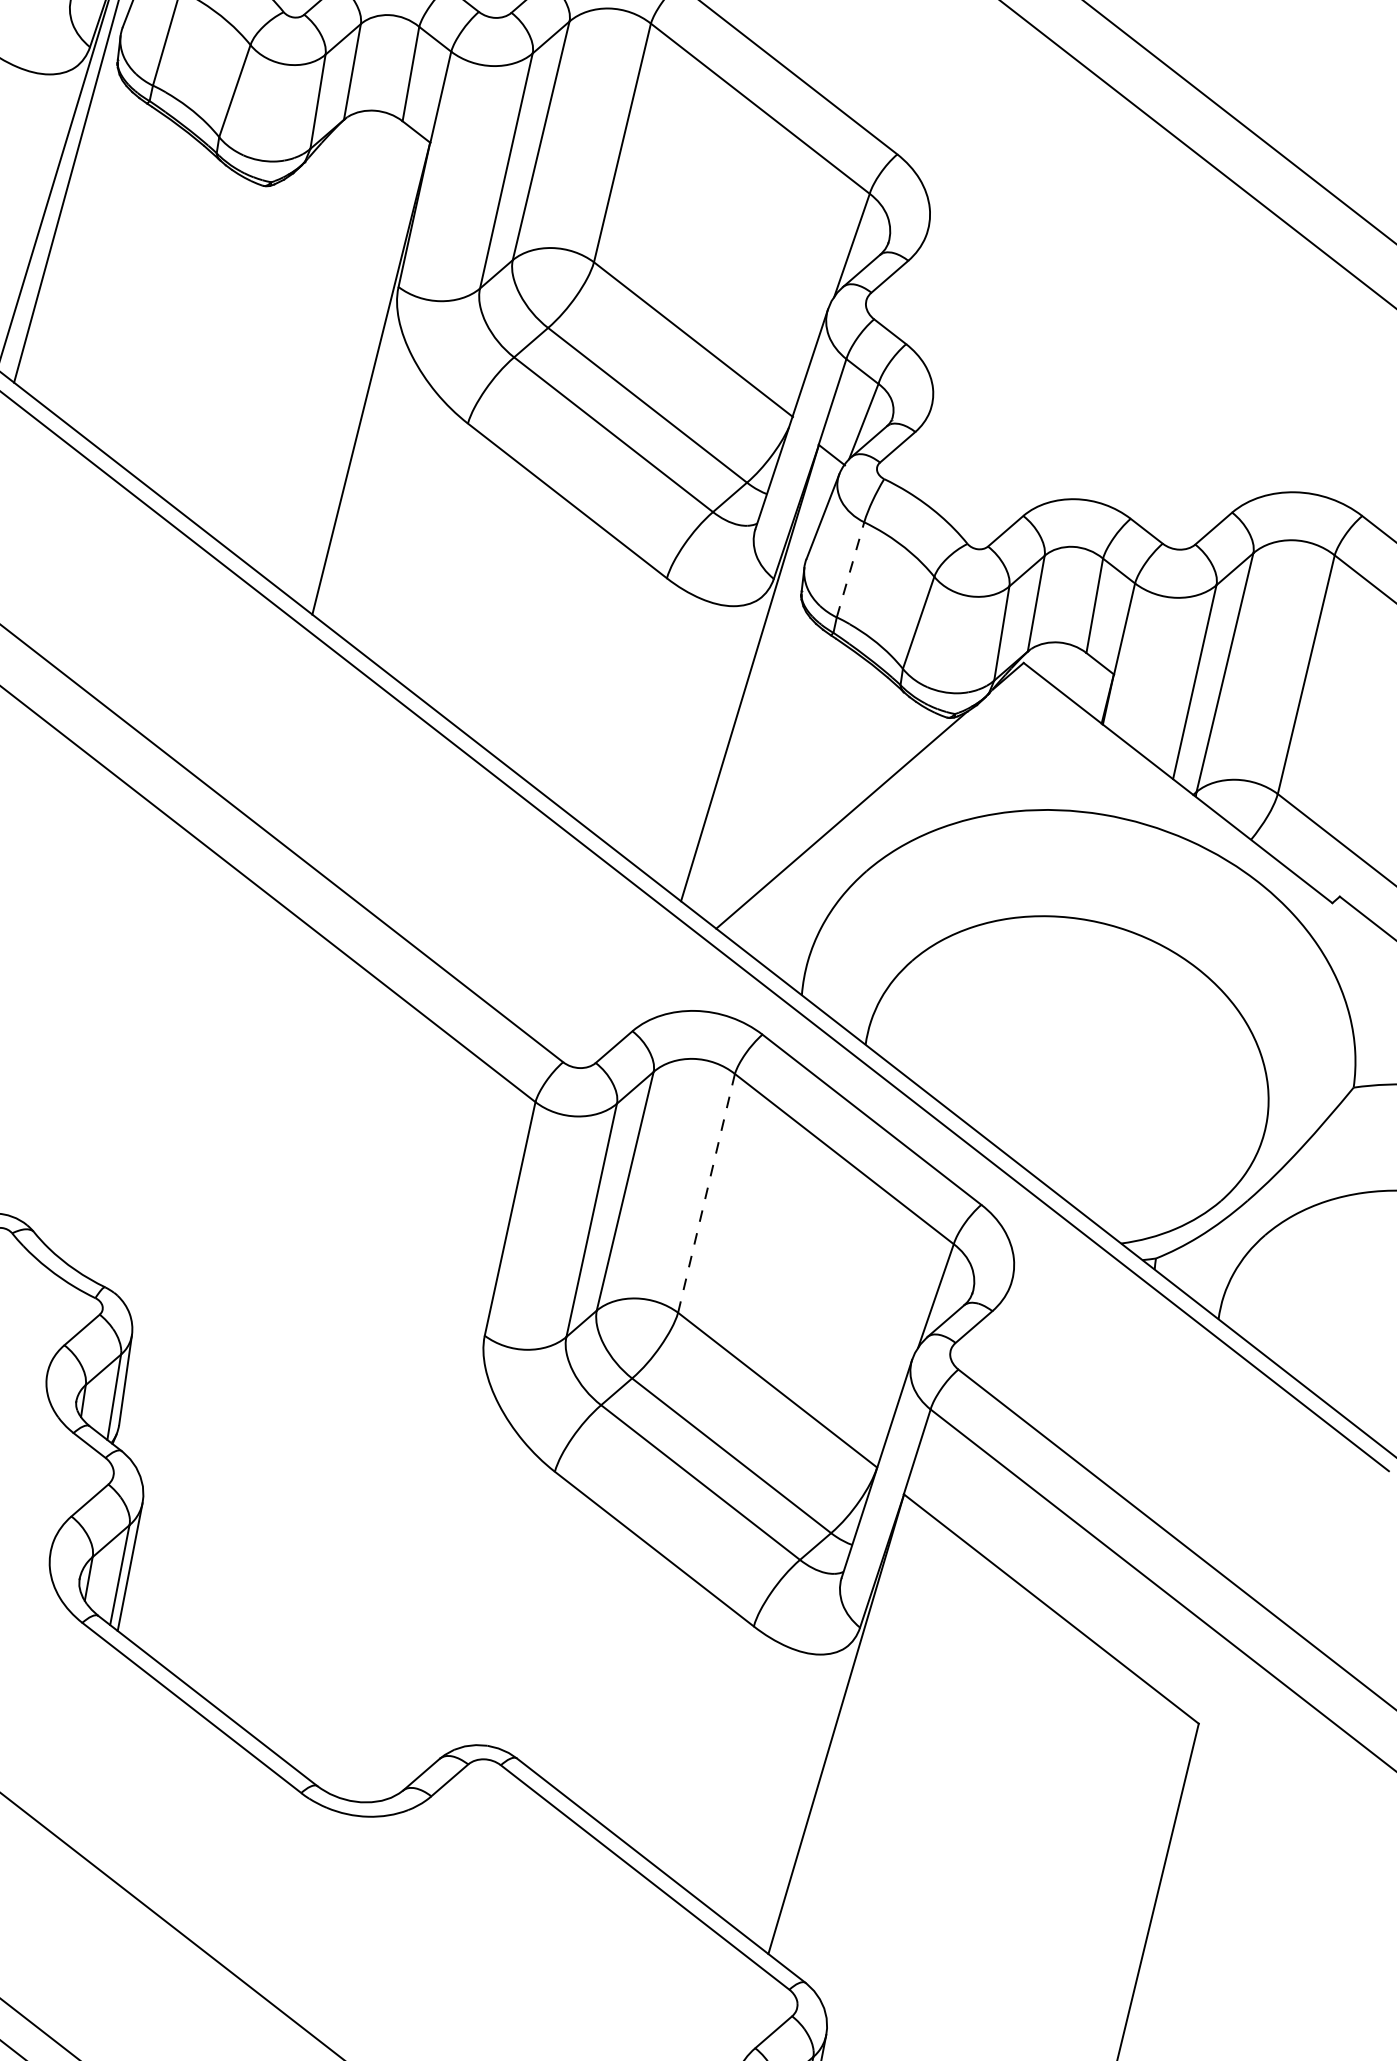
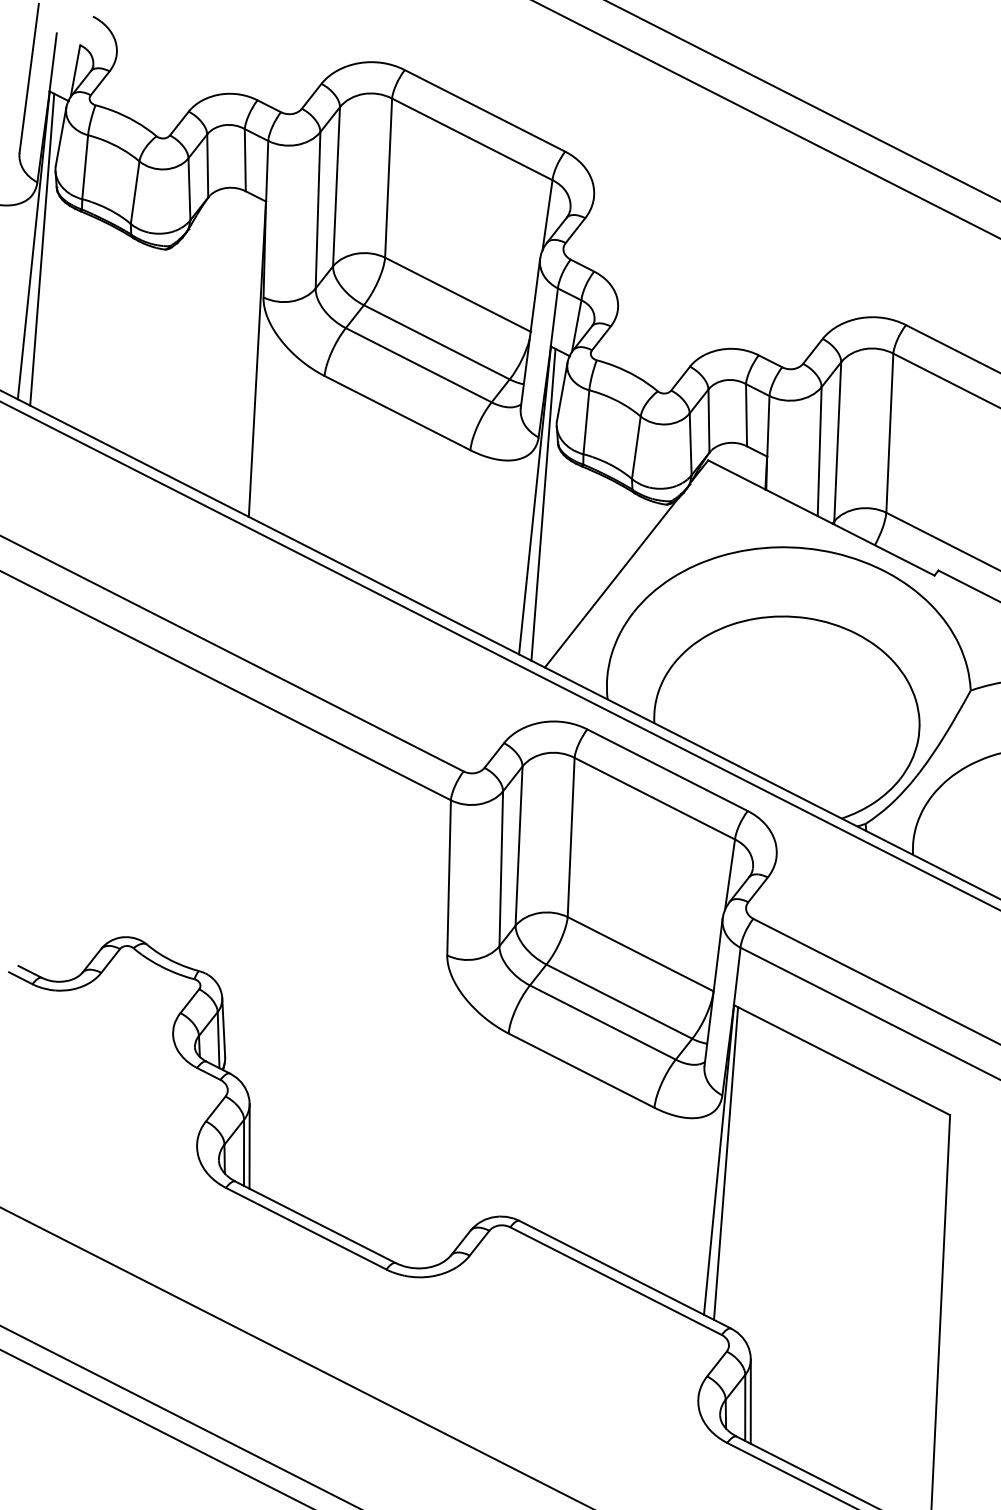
line: (850, 568) -> (586, 421), dashed -> solid
line: (761, 681) -> (543, 504), added
line: (707, 1193) -> (571, 837), dashed -> solid
line: (846, 1731) -> (726, 1163), added

